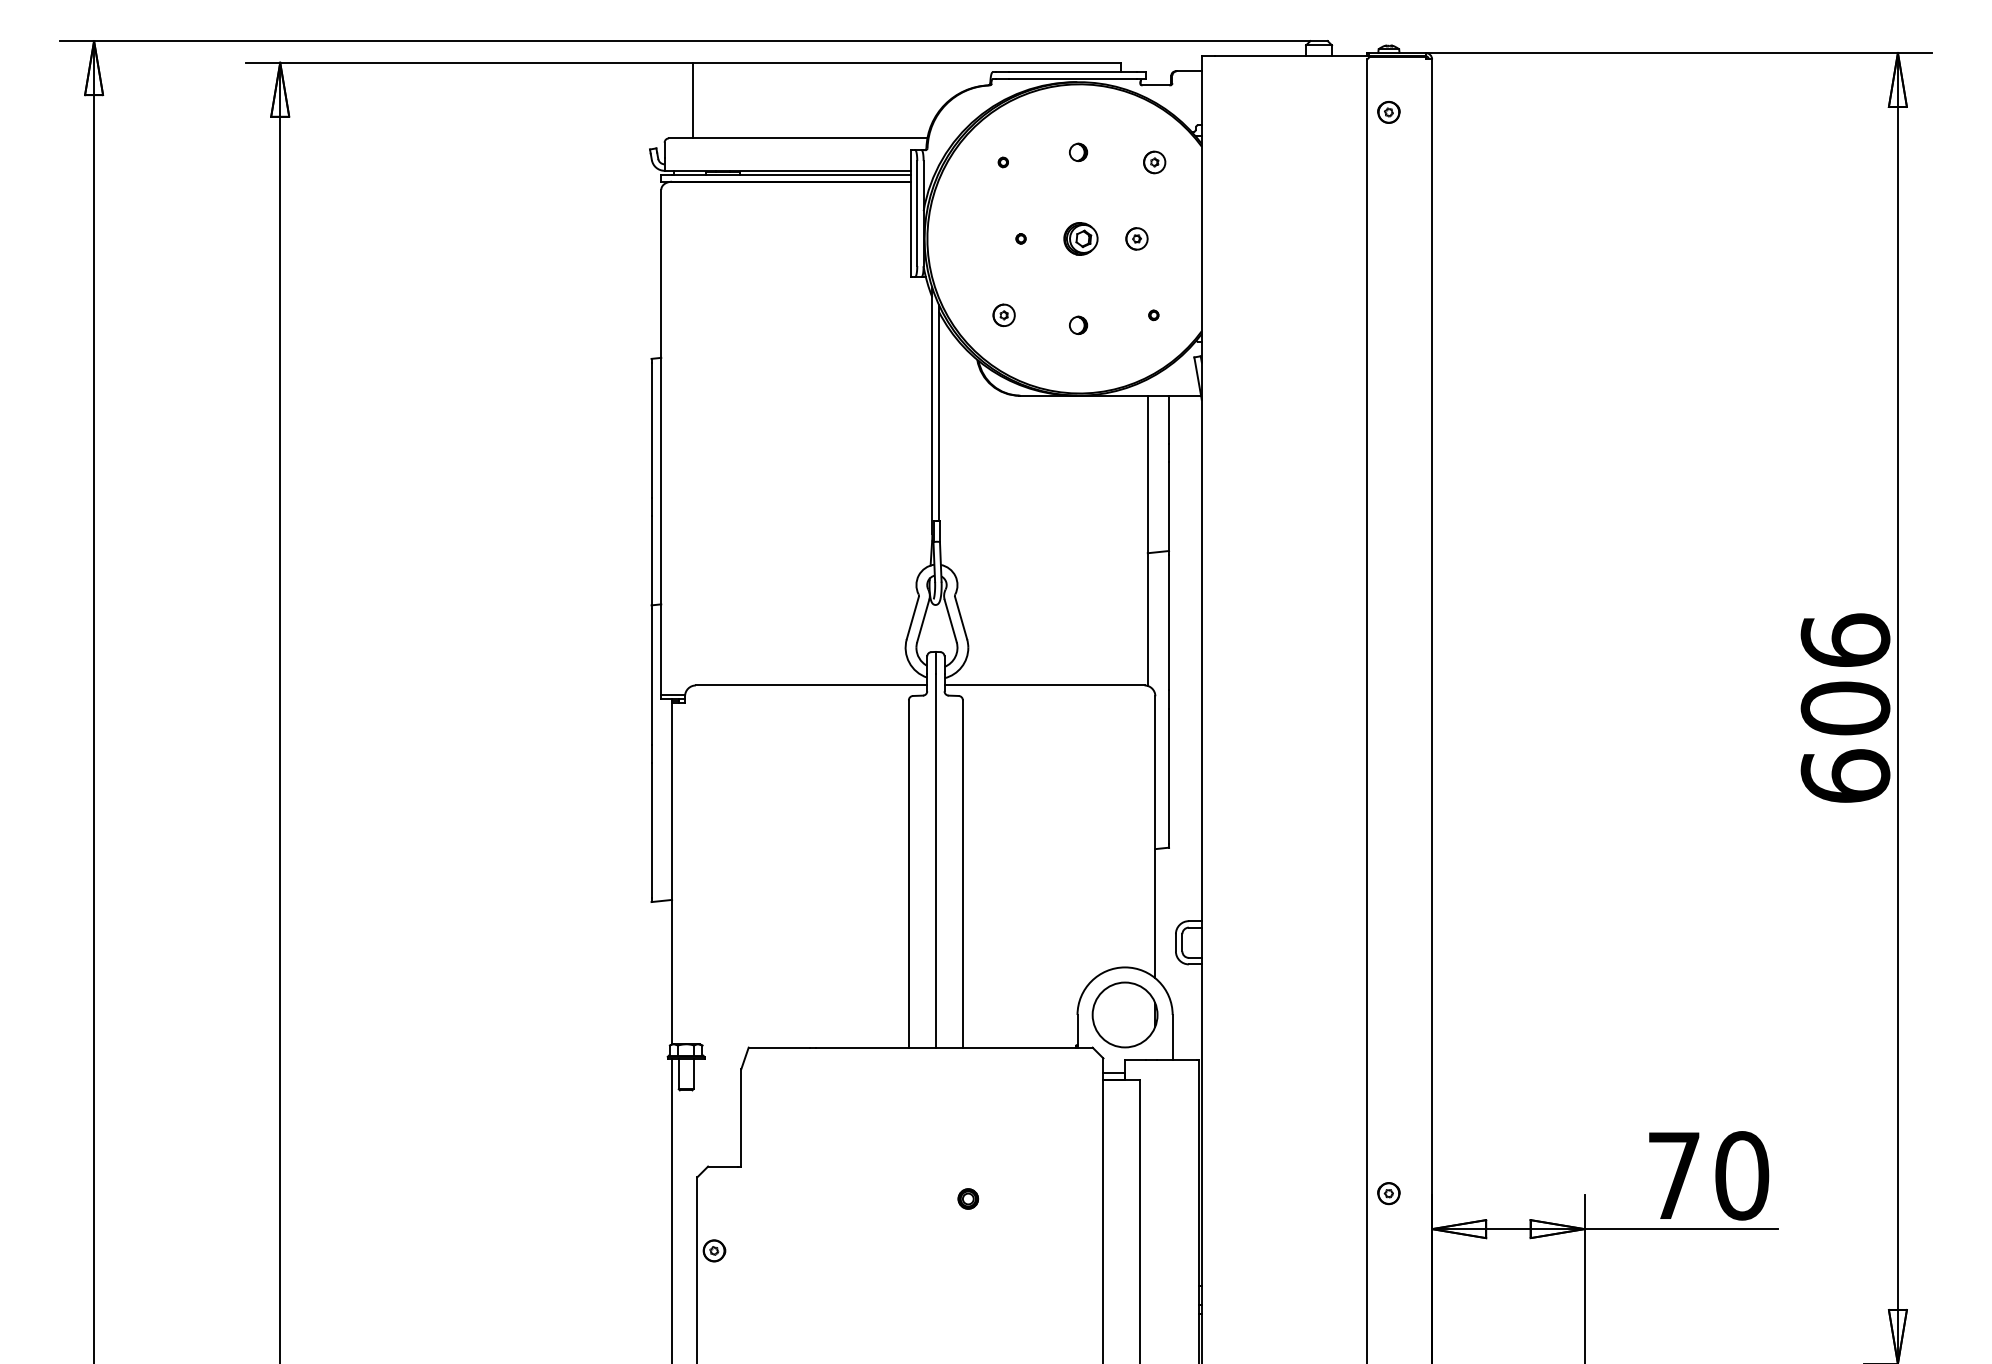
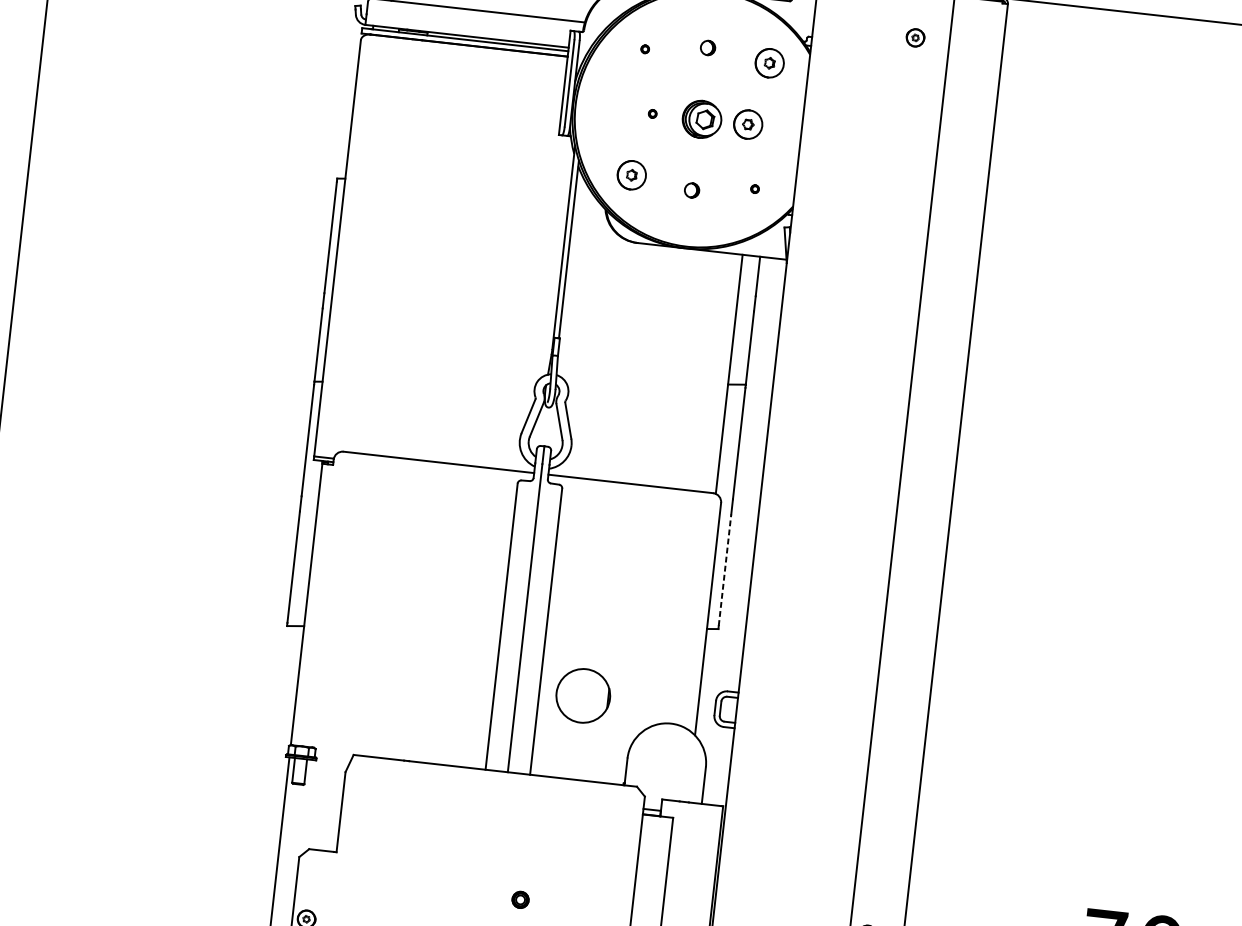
part: (1388, 112) -> (915, 37), moved
part: (1154, 162) -> (769, 63), size x1.6
part: (1080, 238) -> (701, 119), size x1.4
part: (1136, 238) -> (747, 124), size x1.6
part: (1003, 315) -> (631, 175), size x1.6
line: (1169, 776) -> (725, 570), solid -> dashed
part: (1124, 1014) -> (582, 695), moved

